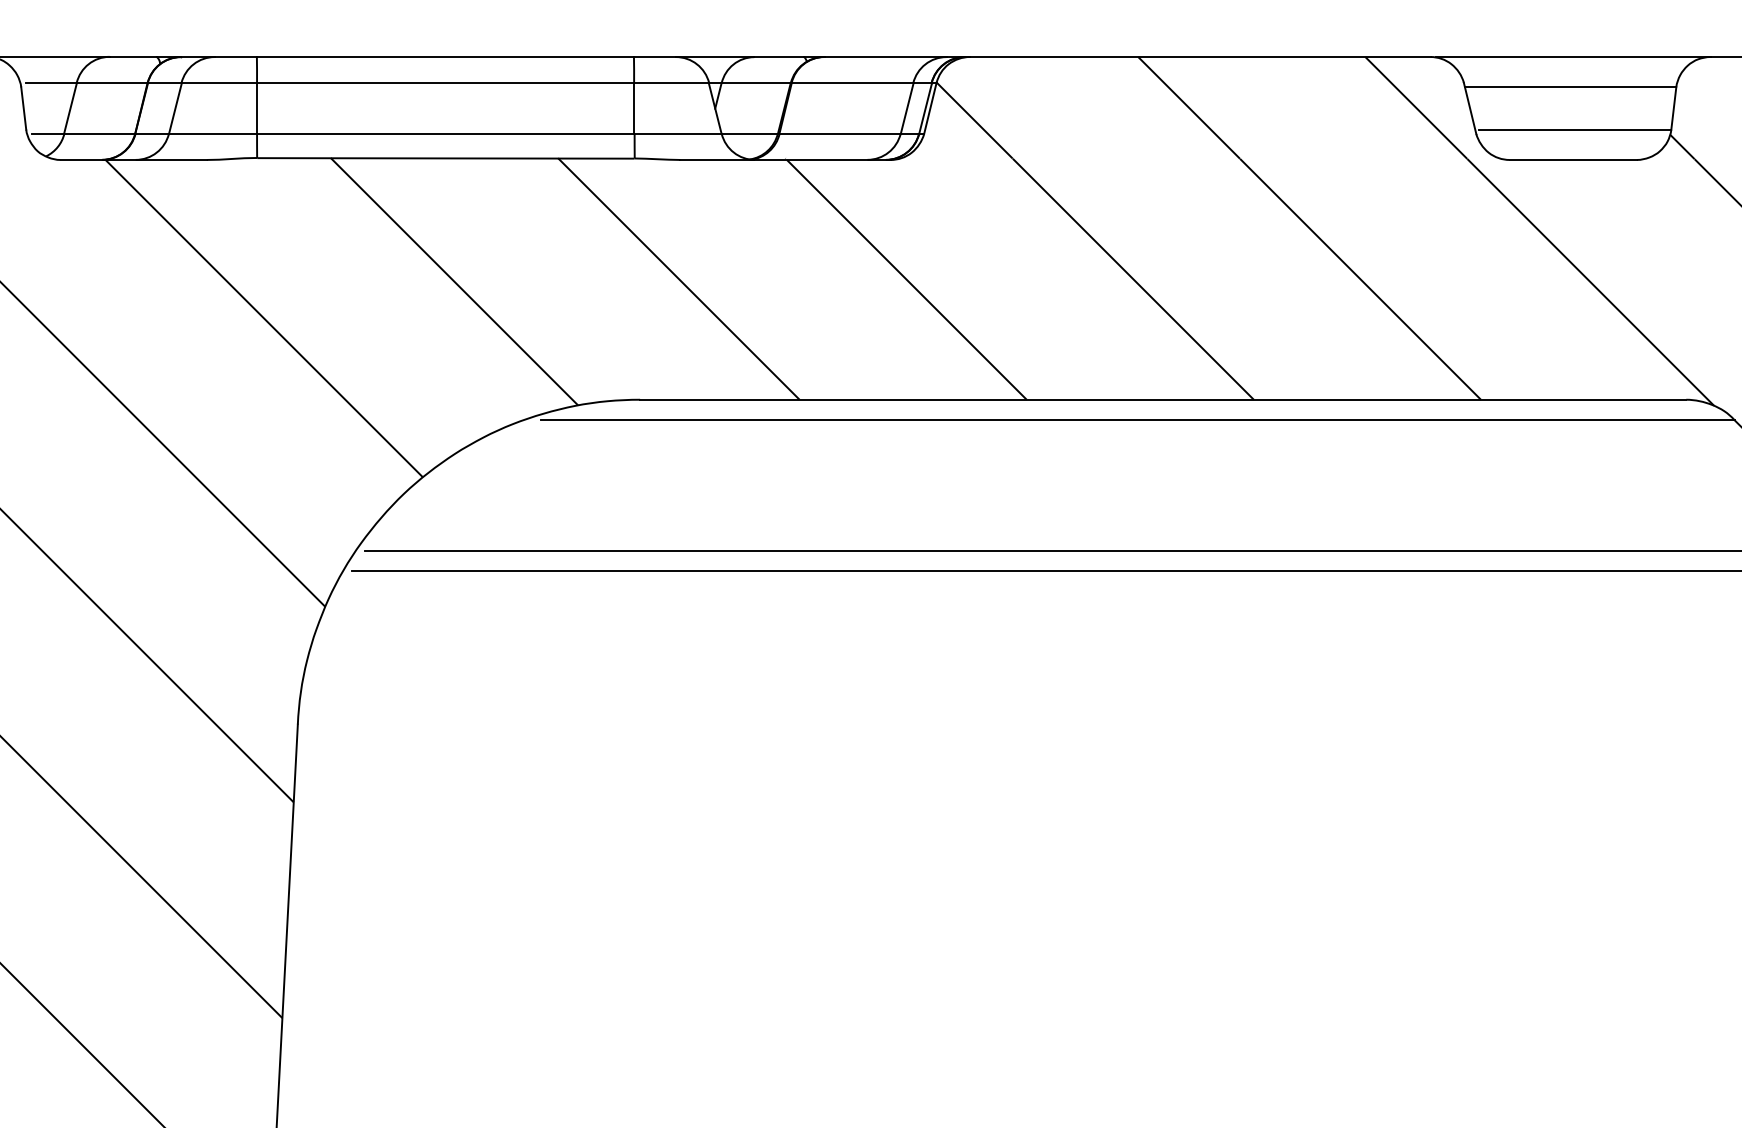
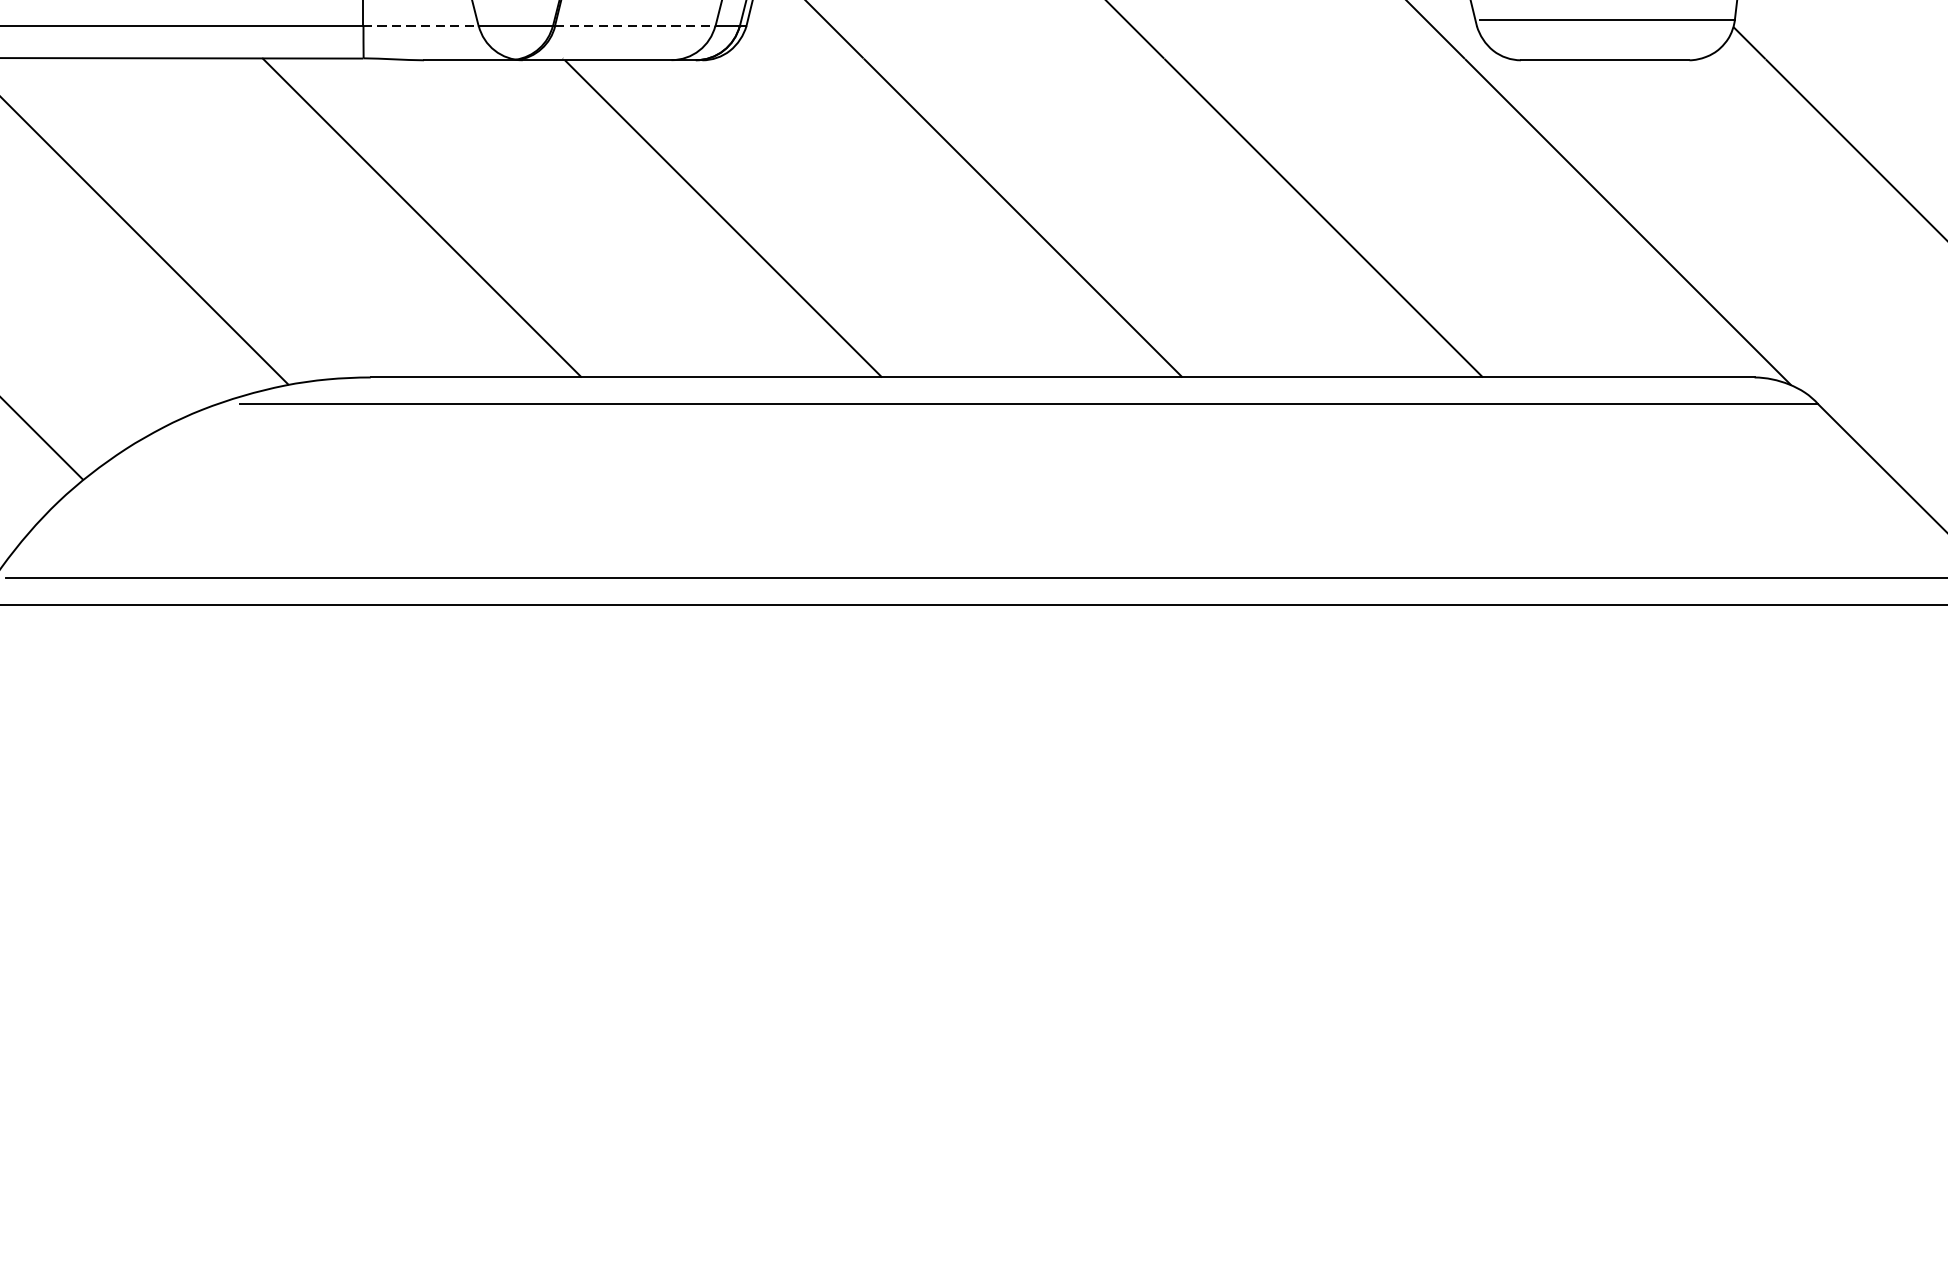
line: (677, 134) -> (420, 26), solid -> dashed
line: (840, 134) -> (635, 26), solid -> dashed

